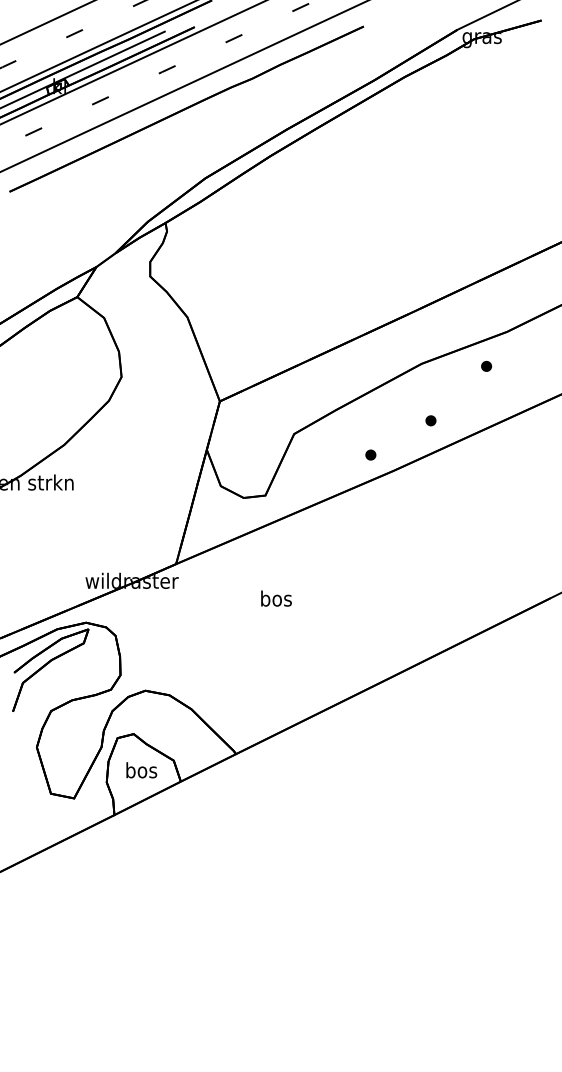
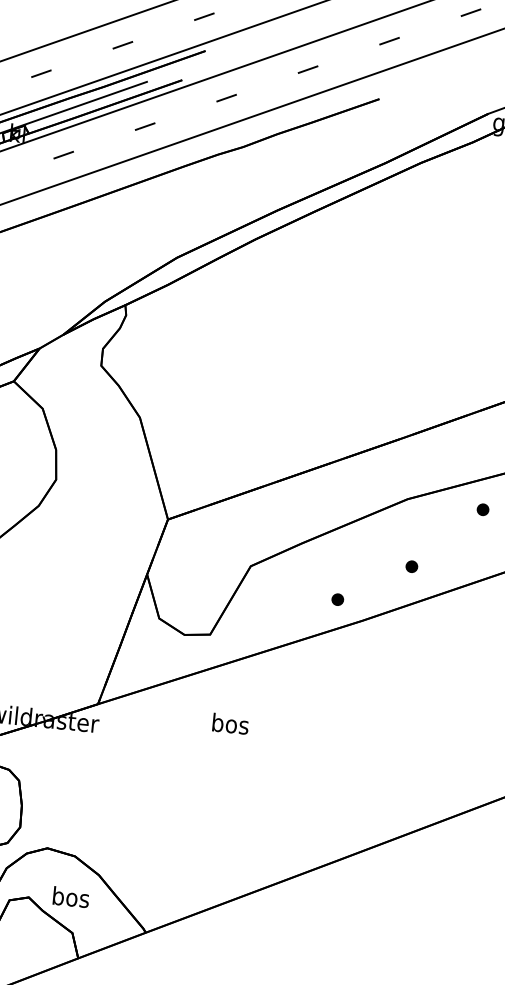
text: (276, 598) -> (230, 723), moved
text: (141, 770) -> (70, 897), moved

